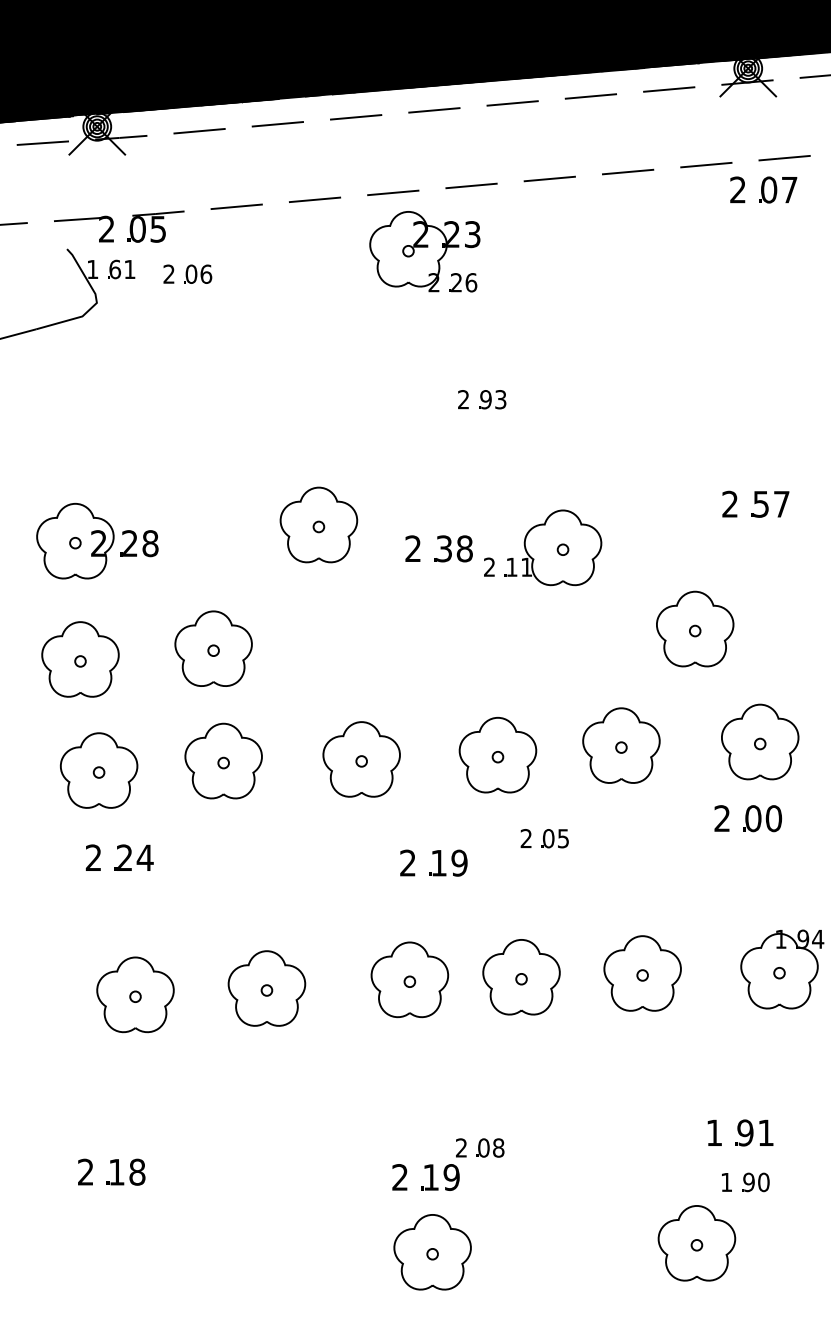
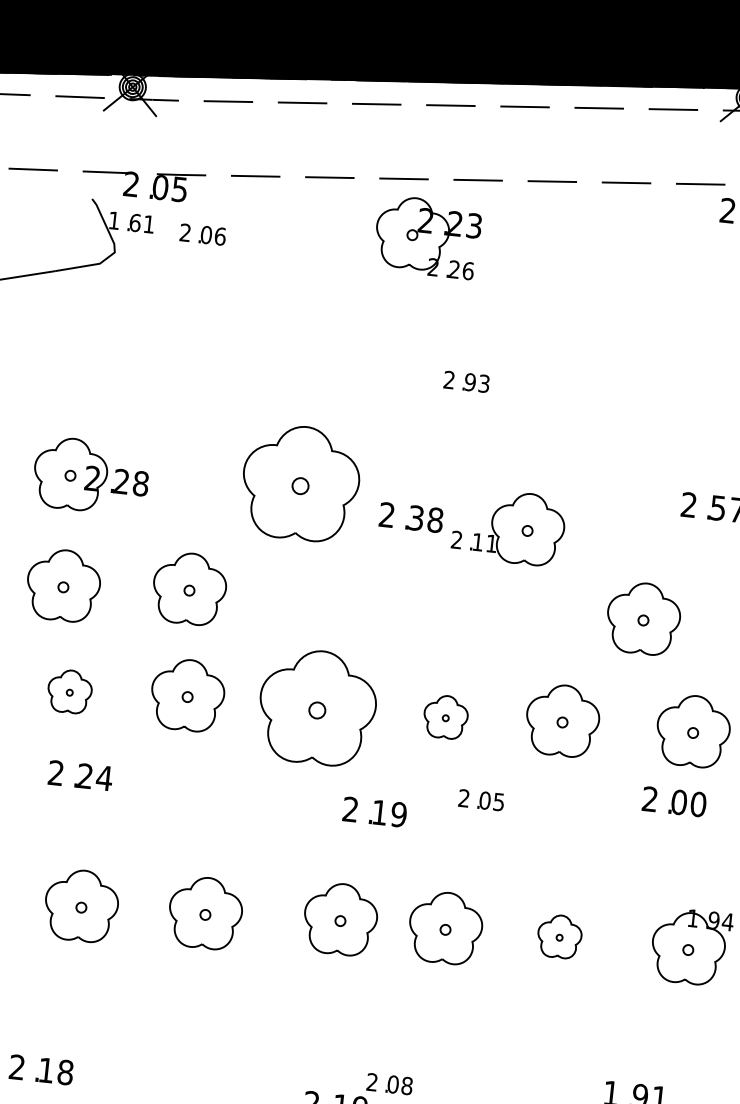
part: (318, 524) -> (300, 482), size x1.6
part: (497, 754) -> (445, 716), size x0.6
part: (361, 759) -> (317, 707), size x1.6
part: (98, 770) -> (69, 691), size x0.6
part: (642, 973) -> (559, 936), size x0.6

